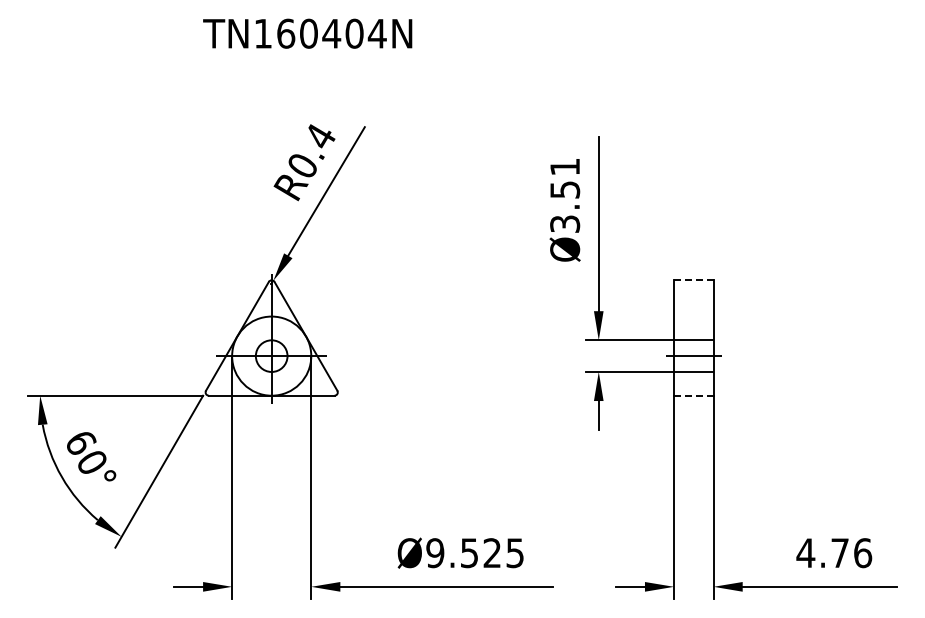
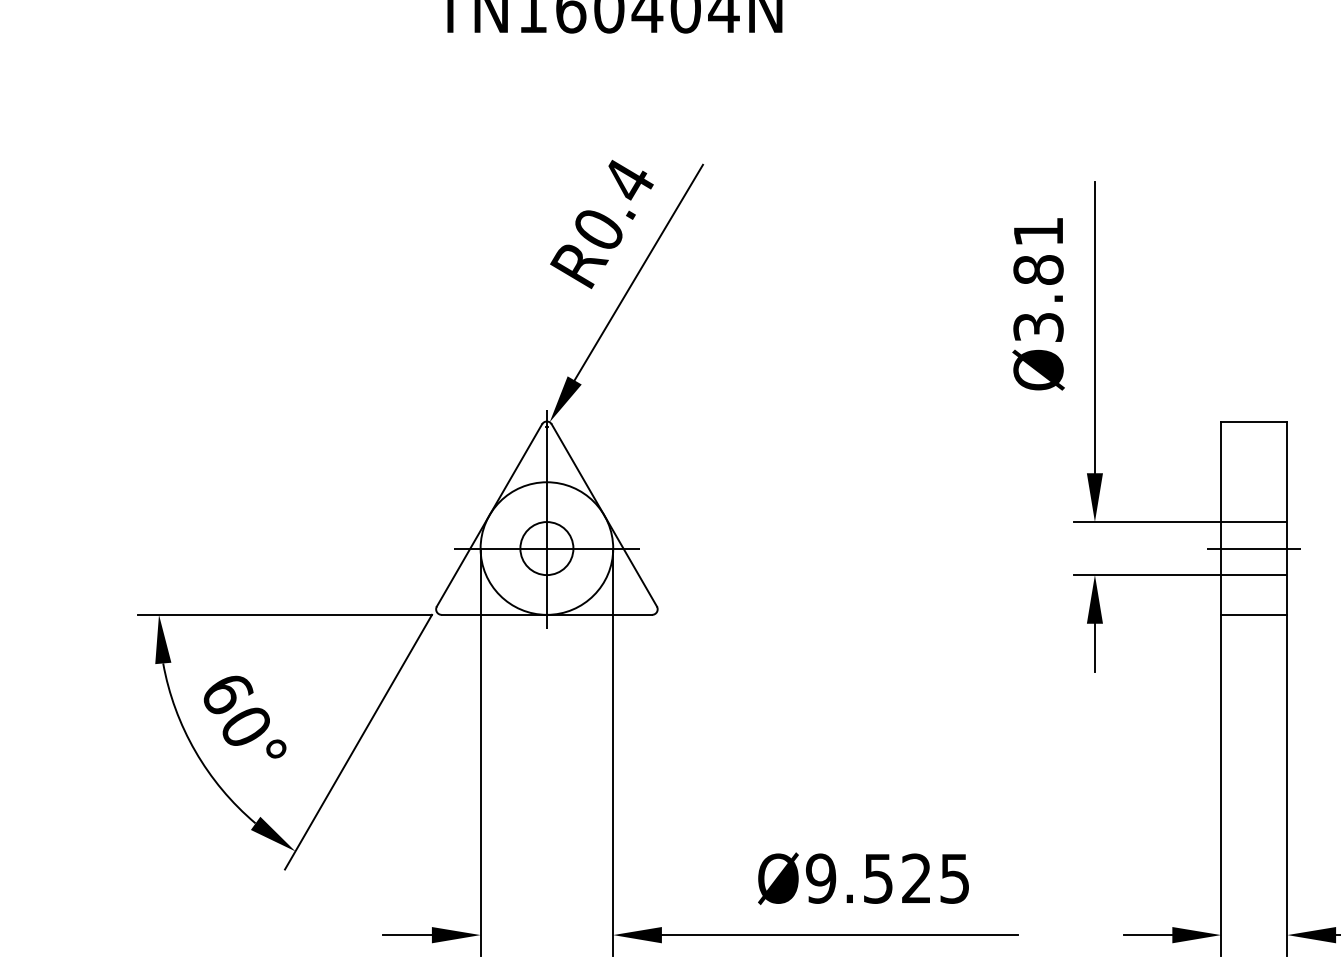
text: (565, 189) -> (1039, 269), Ø3.51 -> Ø3.81
line: (693, 280) -> (1253, 421), dashed -> solid
line: (693, 395) -> (1253, 614), dashed -> solid

